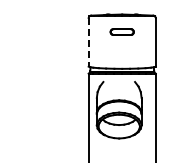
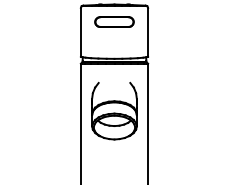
part: (122, 31) -> (114, 21), size x1.67
line: (88, 42) -> (80, 32), dashed -> solid
part: (119, 109) -> (114, 110), moved

